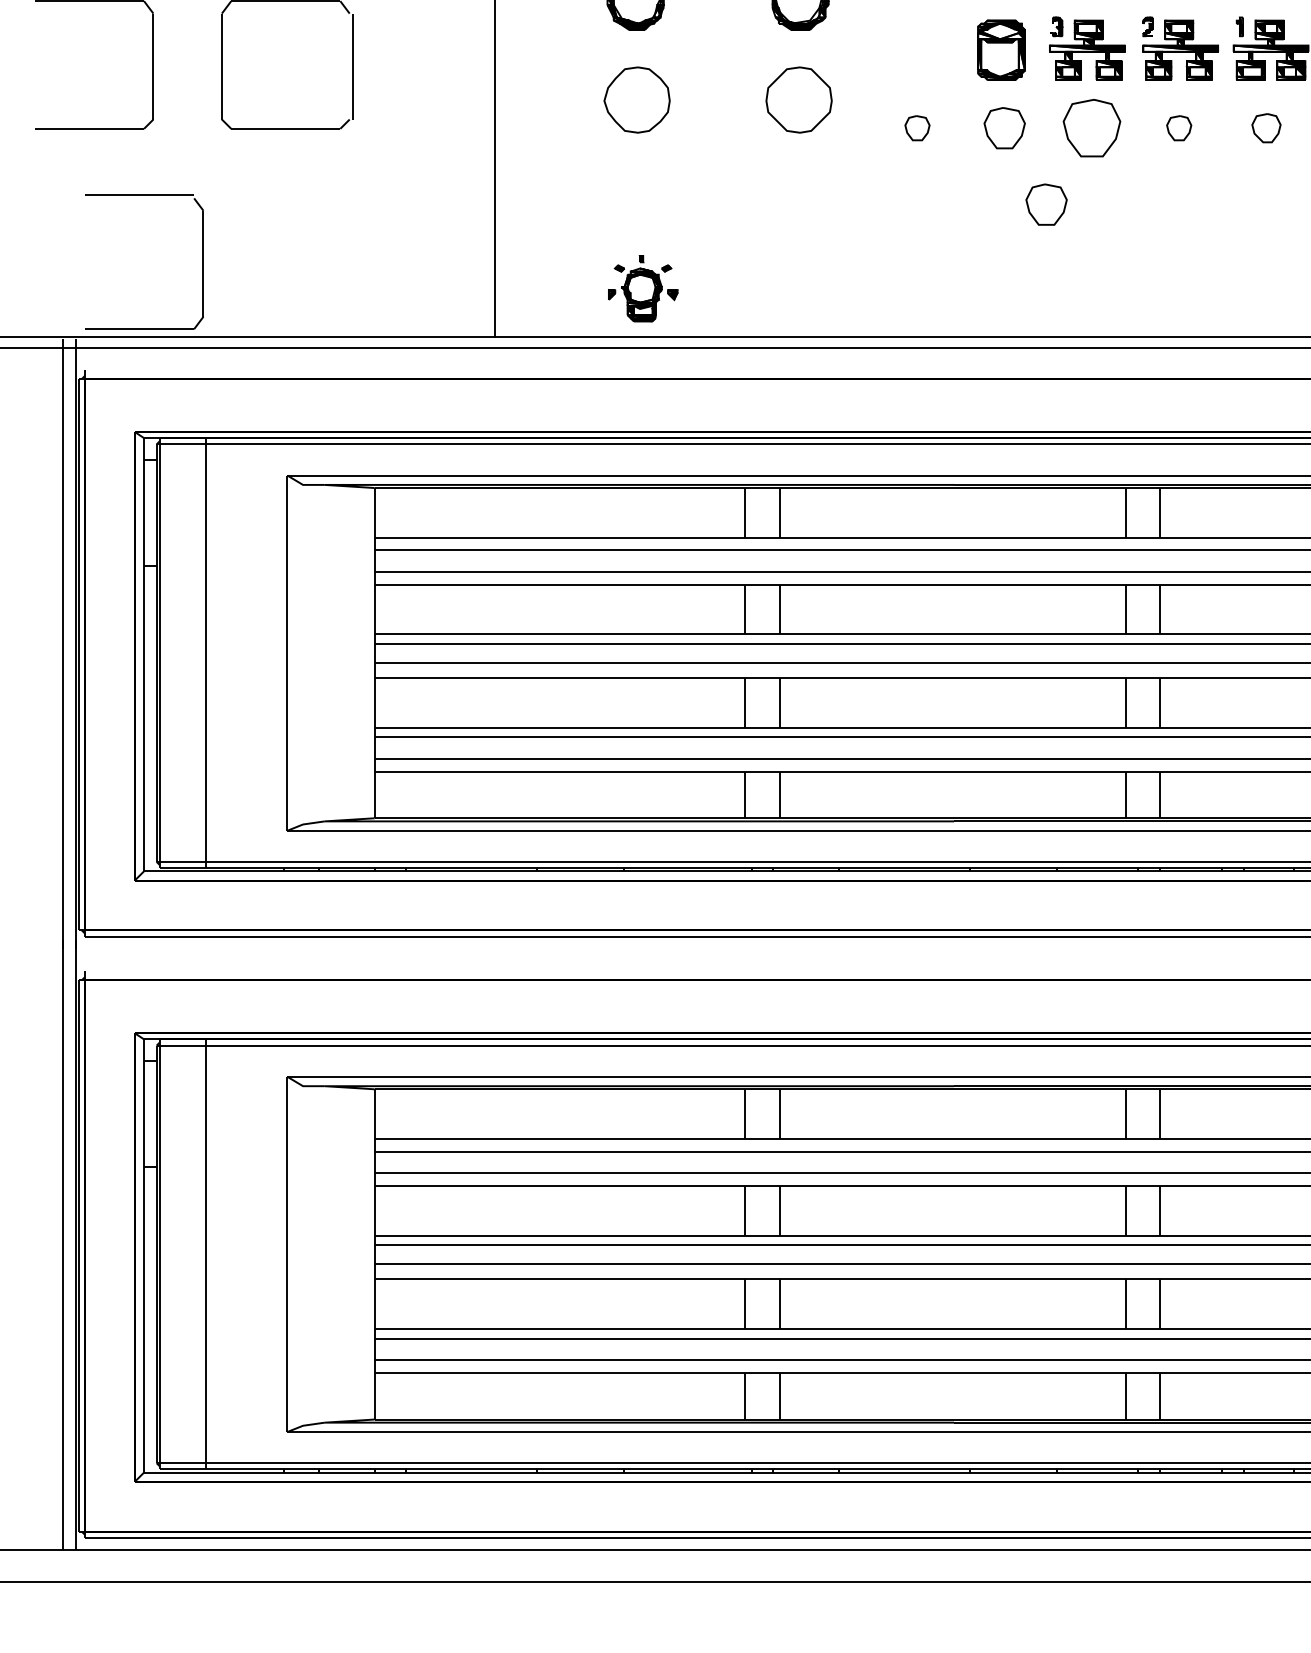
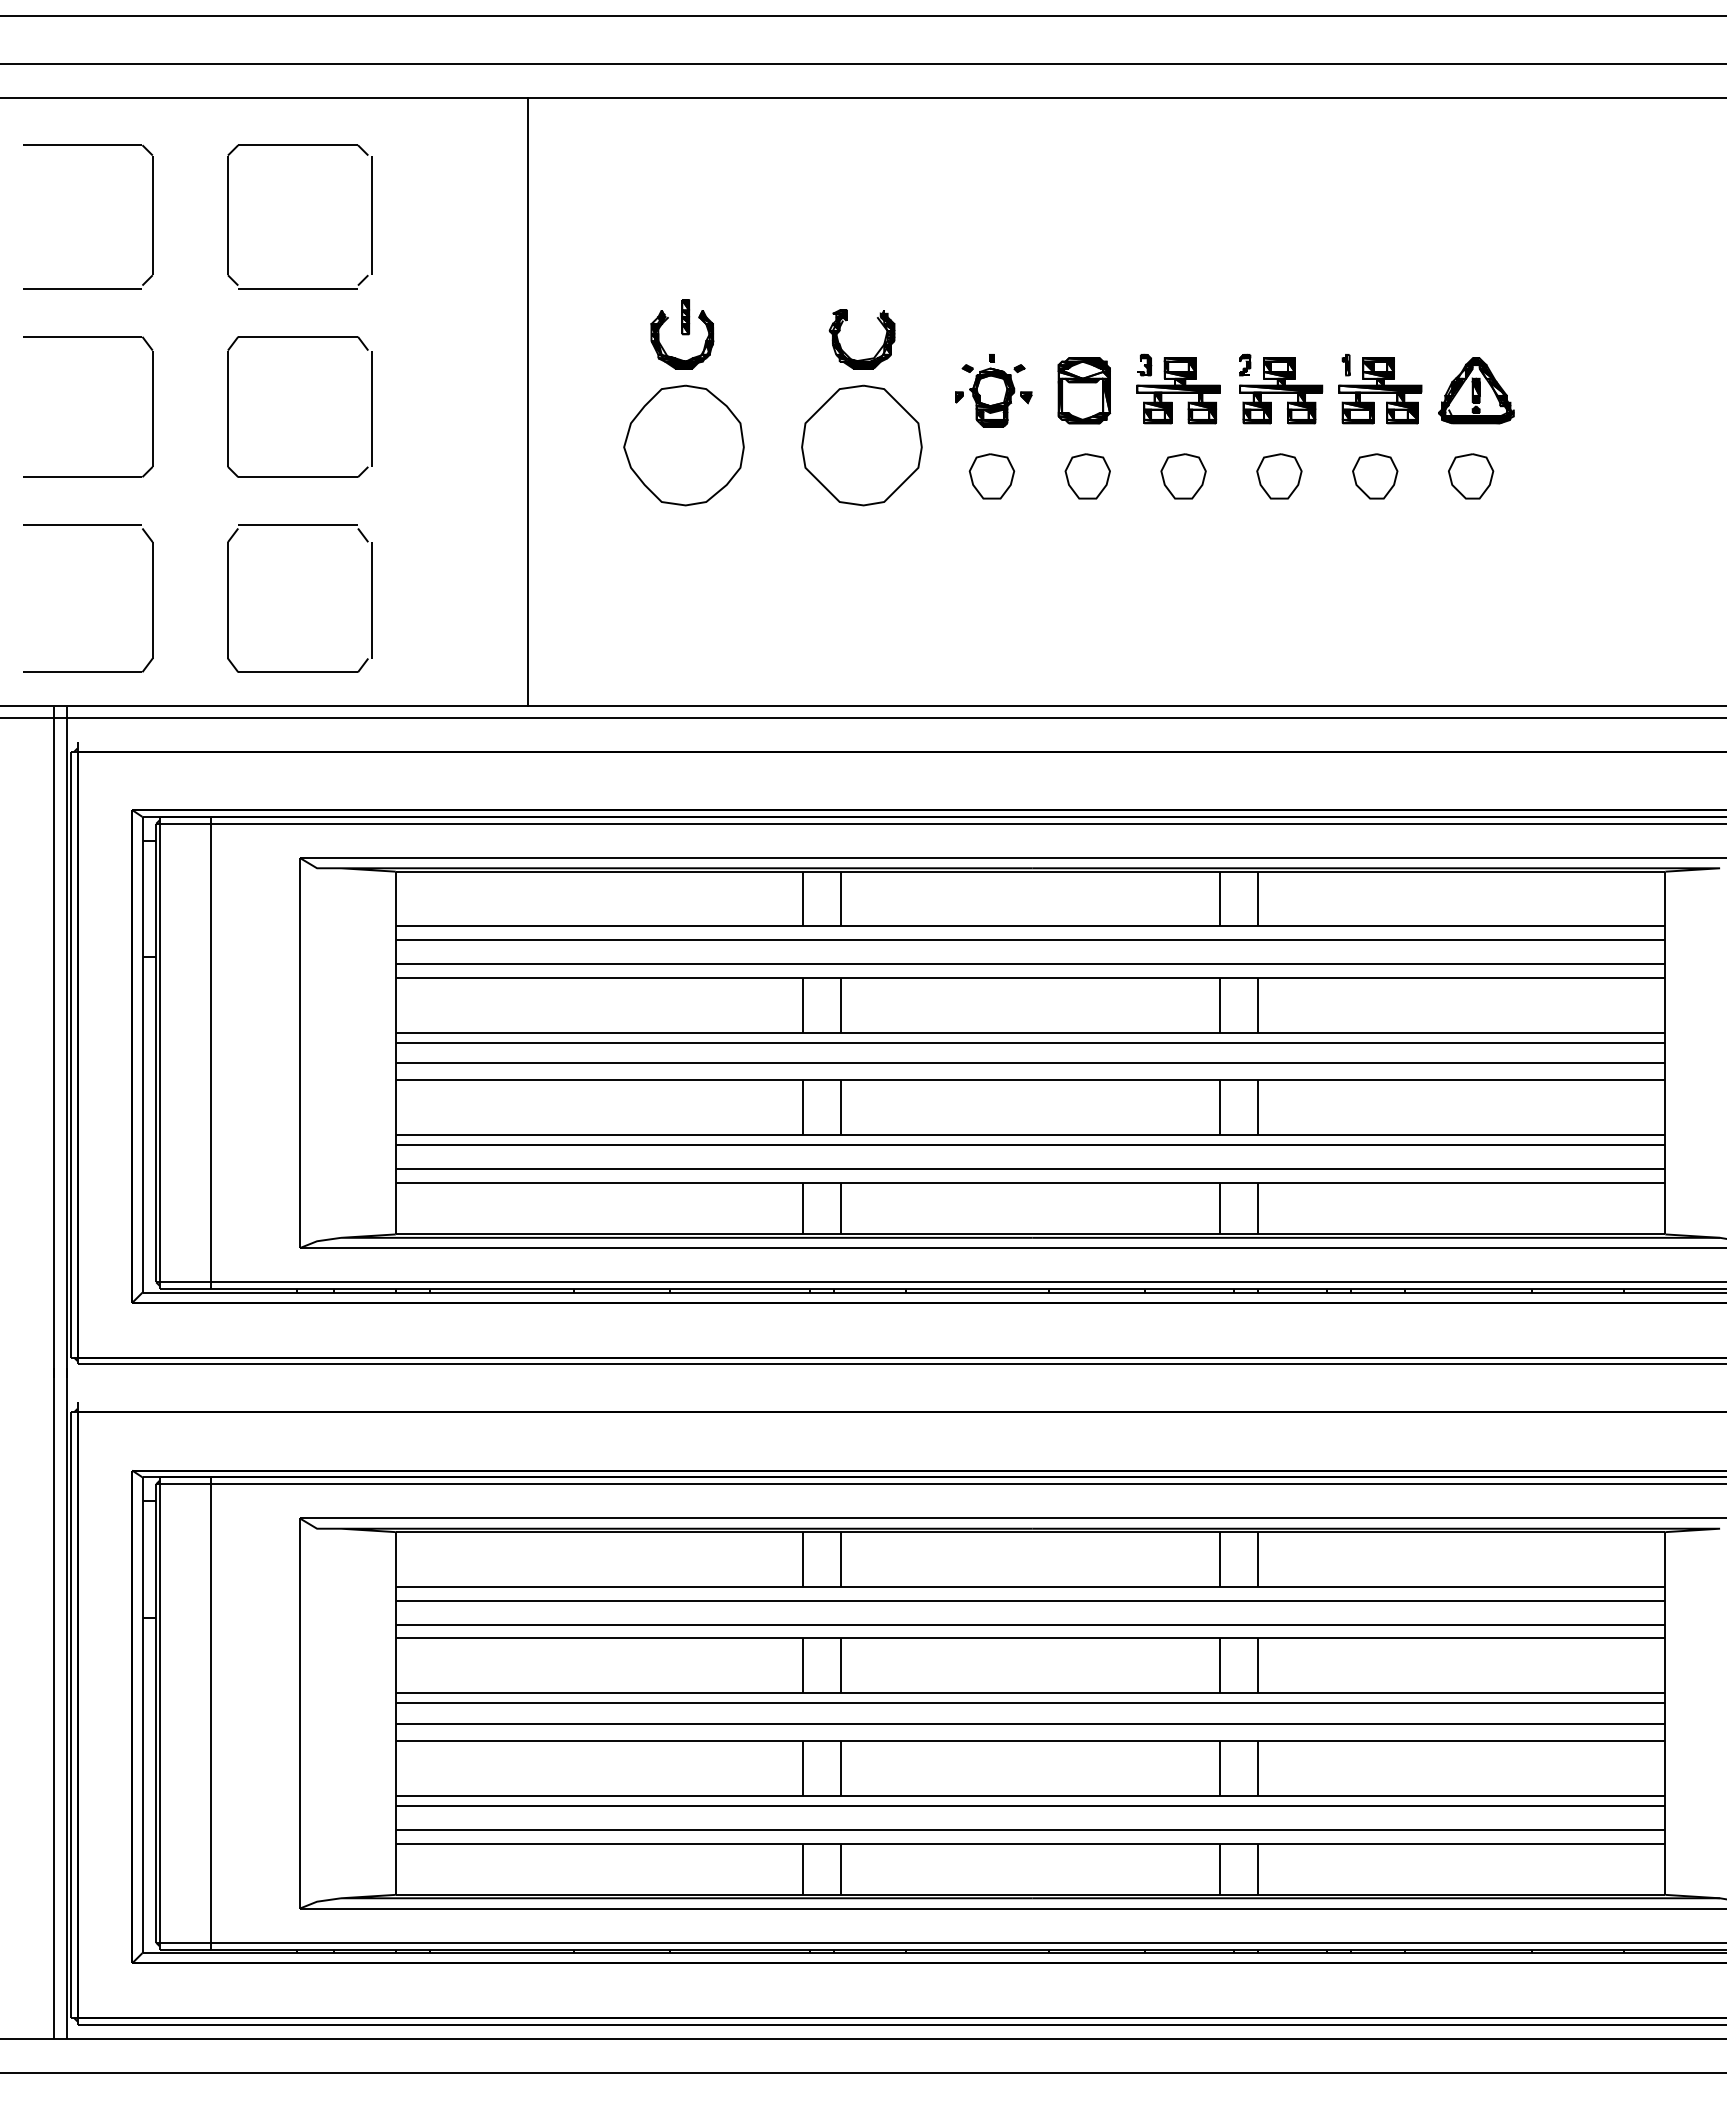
part: (636, 100) -> (683, 445), size x1.67
part: (798, 100) -> (861, 445), size x1.67
part: (917, 128) -> (991, 476), size x1.67
part: (1091, 128) -> (1183, 476), size x0.71
part: (1179, 128) -> (1279, 476), size x1.67
part: (1266, 128) -> (1375, 476), size x1.43
part: (1046, 204) -> (1133, 560), removed
part: (222, 239) -> (228, 598), added
part: (203, 262) -> (152, 598), moved
part: (643, 288) -> (993, 390), moved

